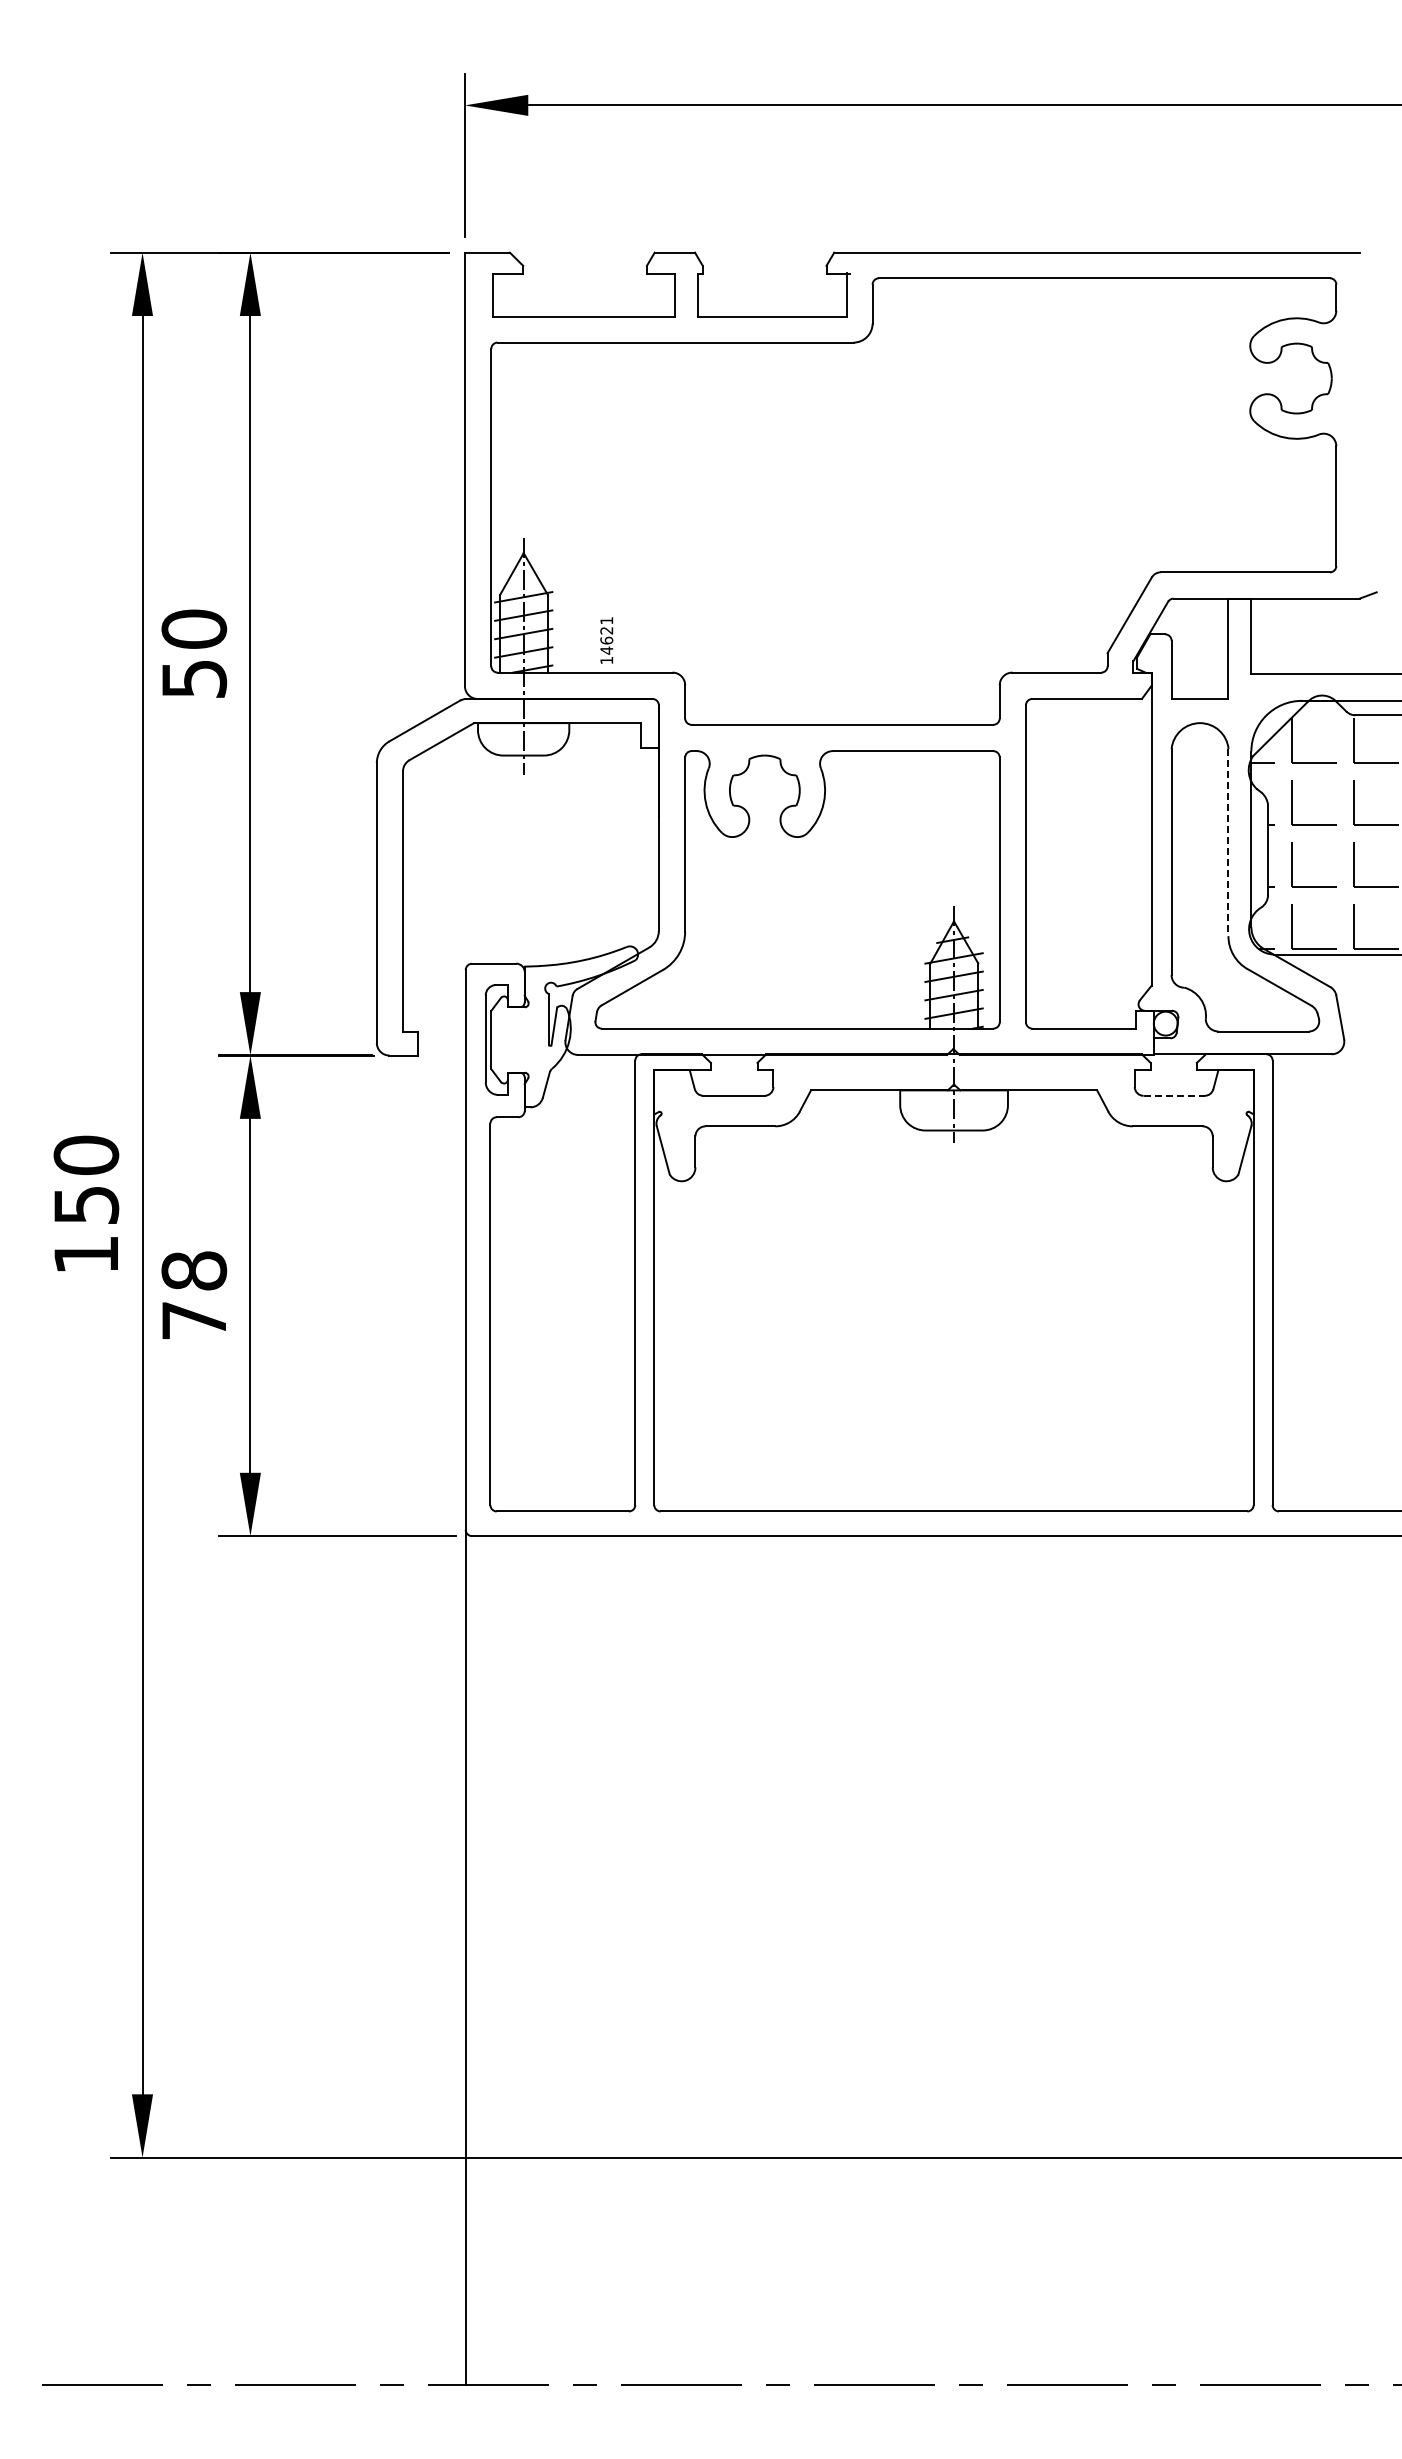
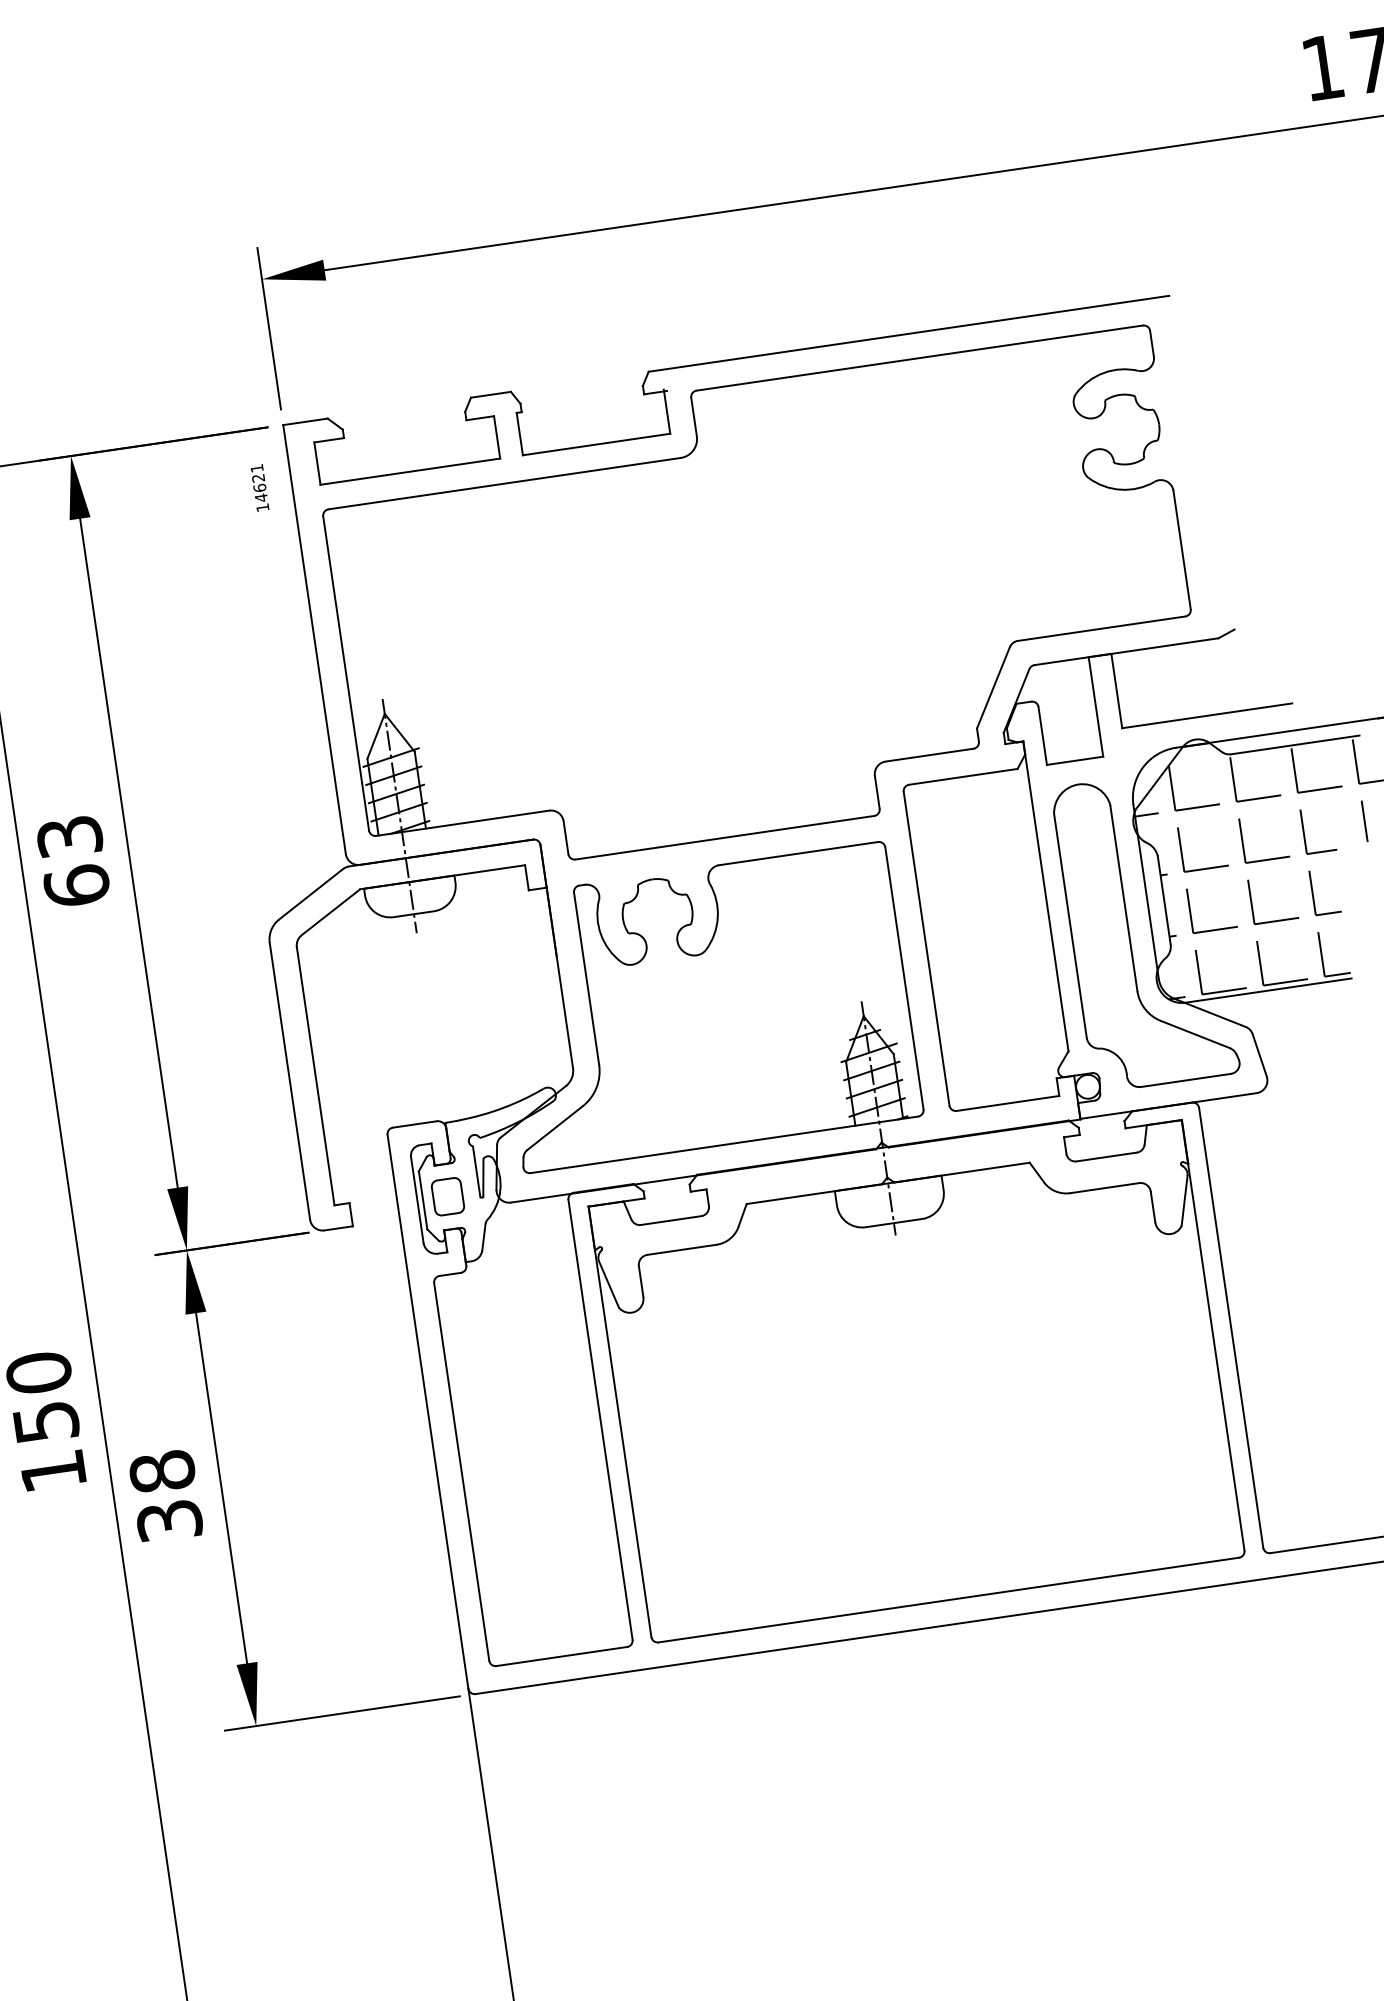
text: (606, 640) -> (259, 487), moved
text: (194, 653) -> (73, 860), 50 -> 63
line: (1228, 842) -> (1123, 898), dashed -> solid
part: (516, 1039) -> (447, 1196), added
line: (1174, 1095) -> (1107, 1156), dashed -> solid
text: (194, 1320) -> (169, 1520), 78 -> 38

